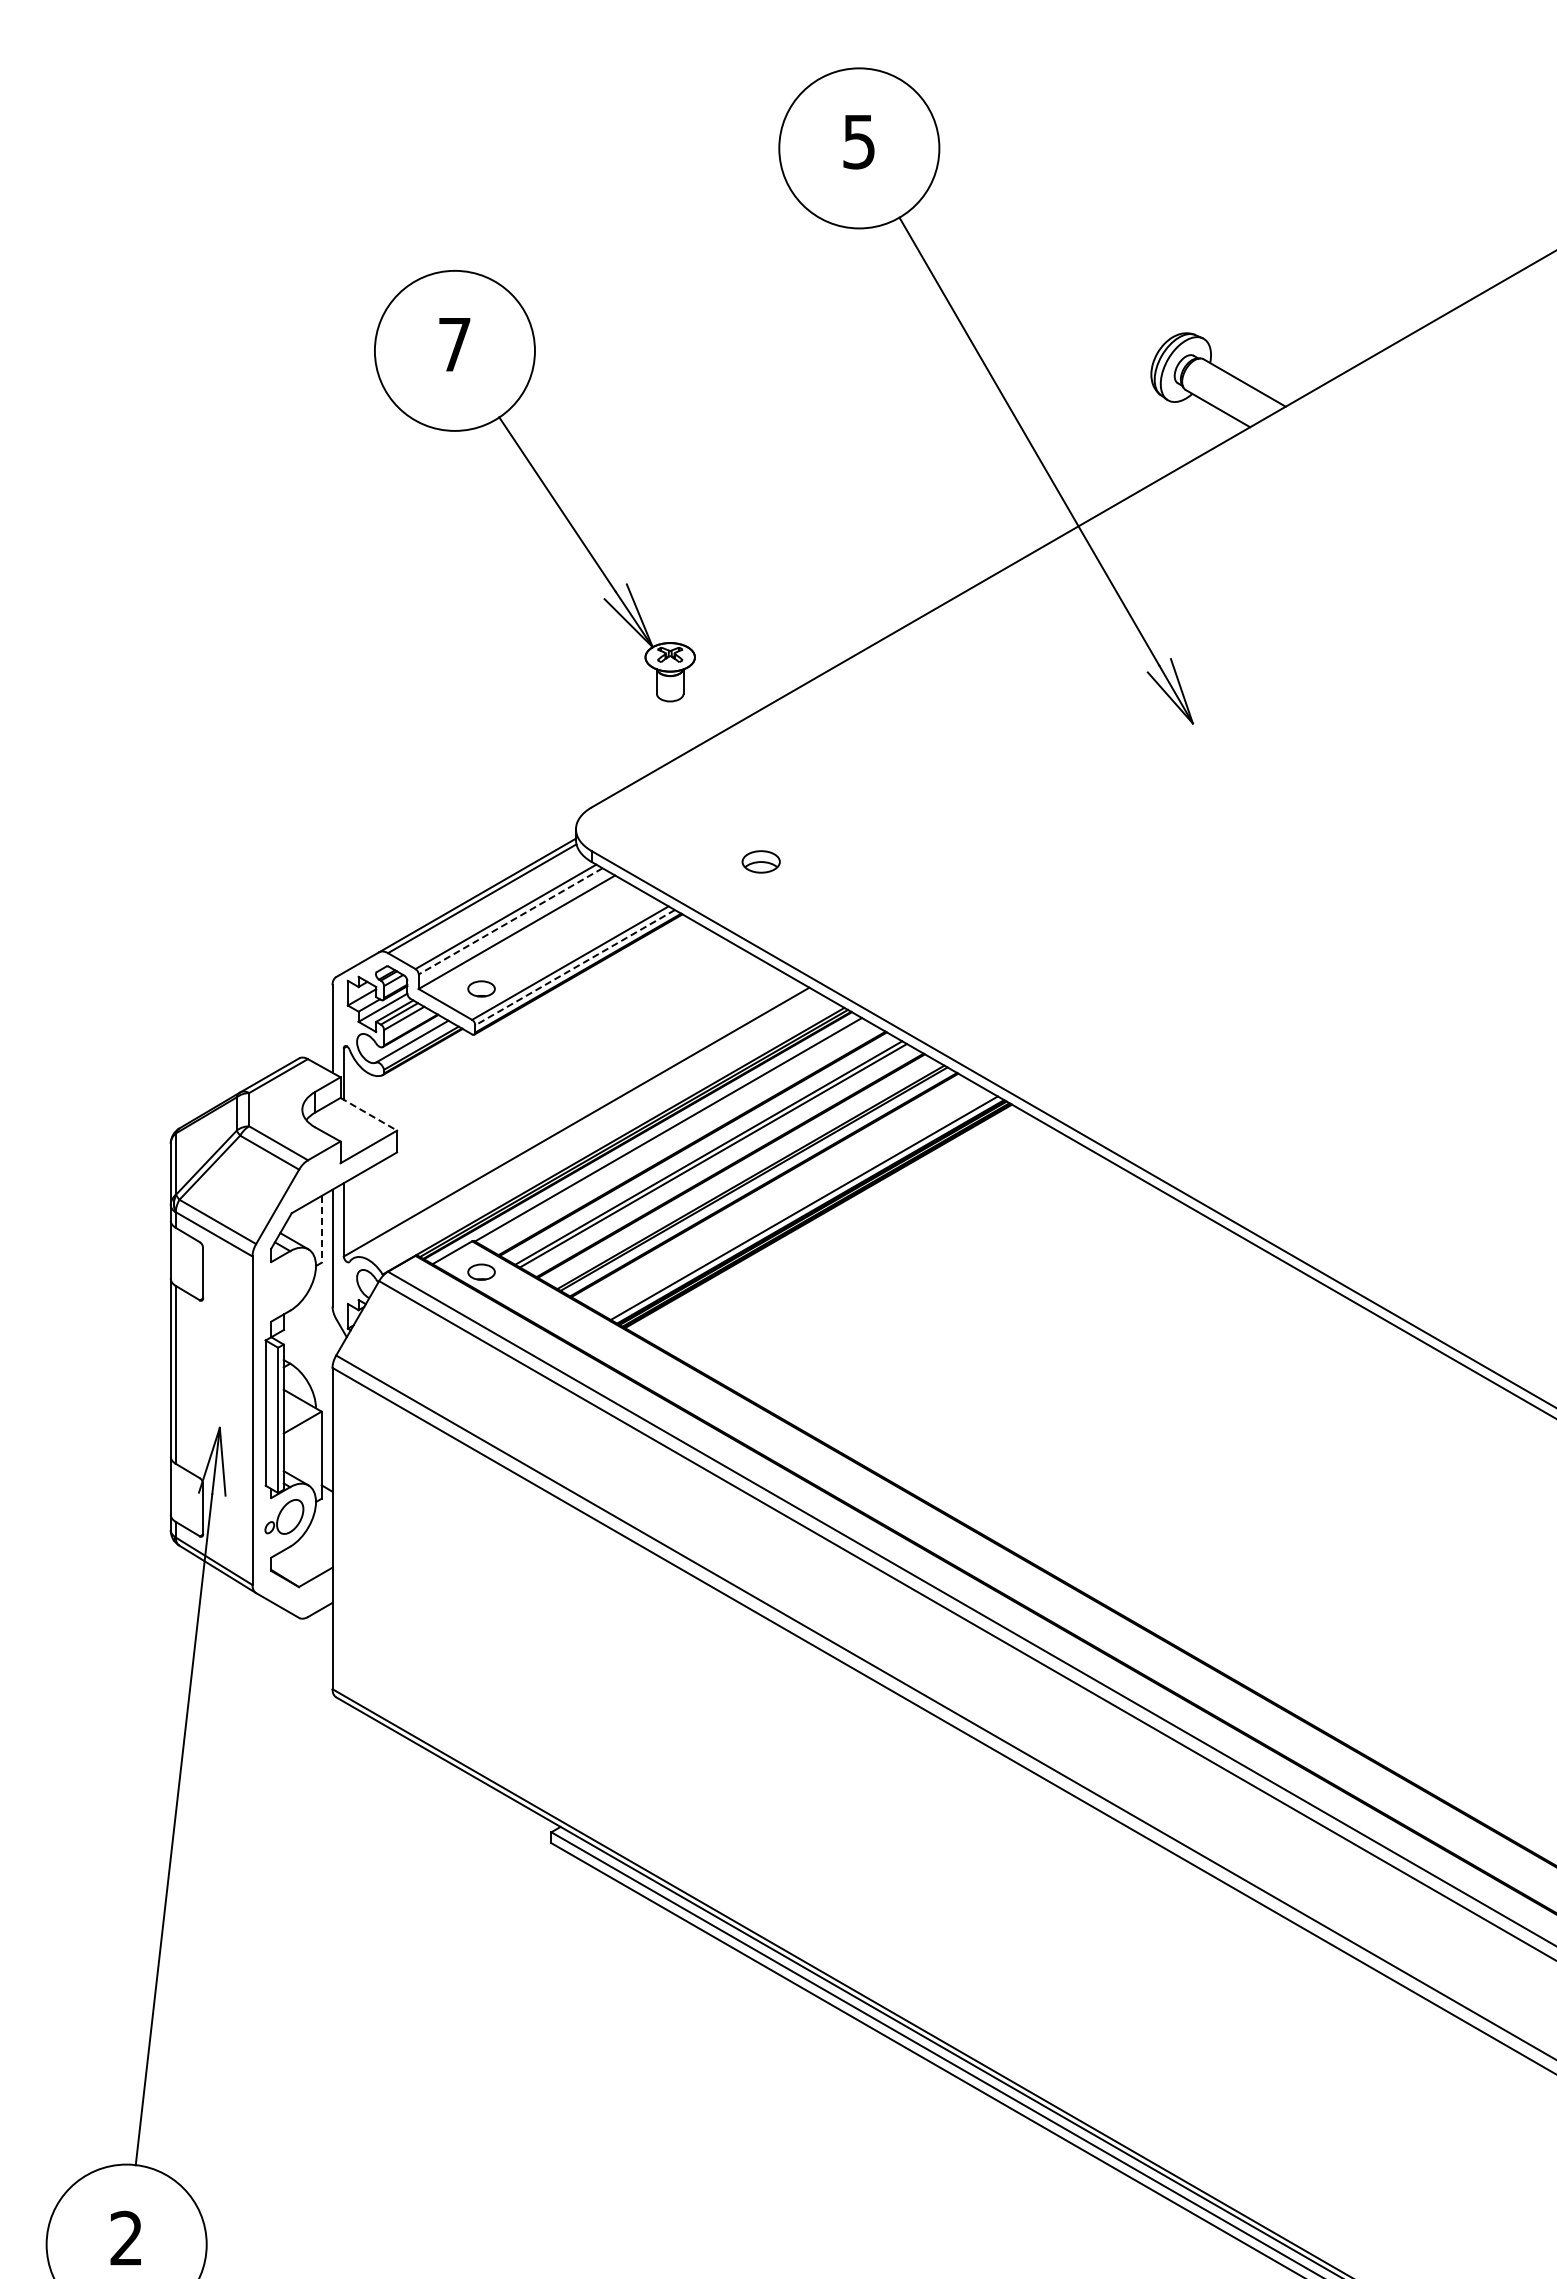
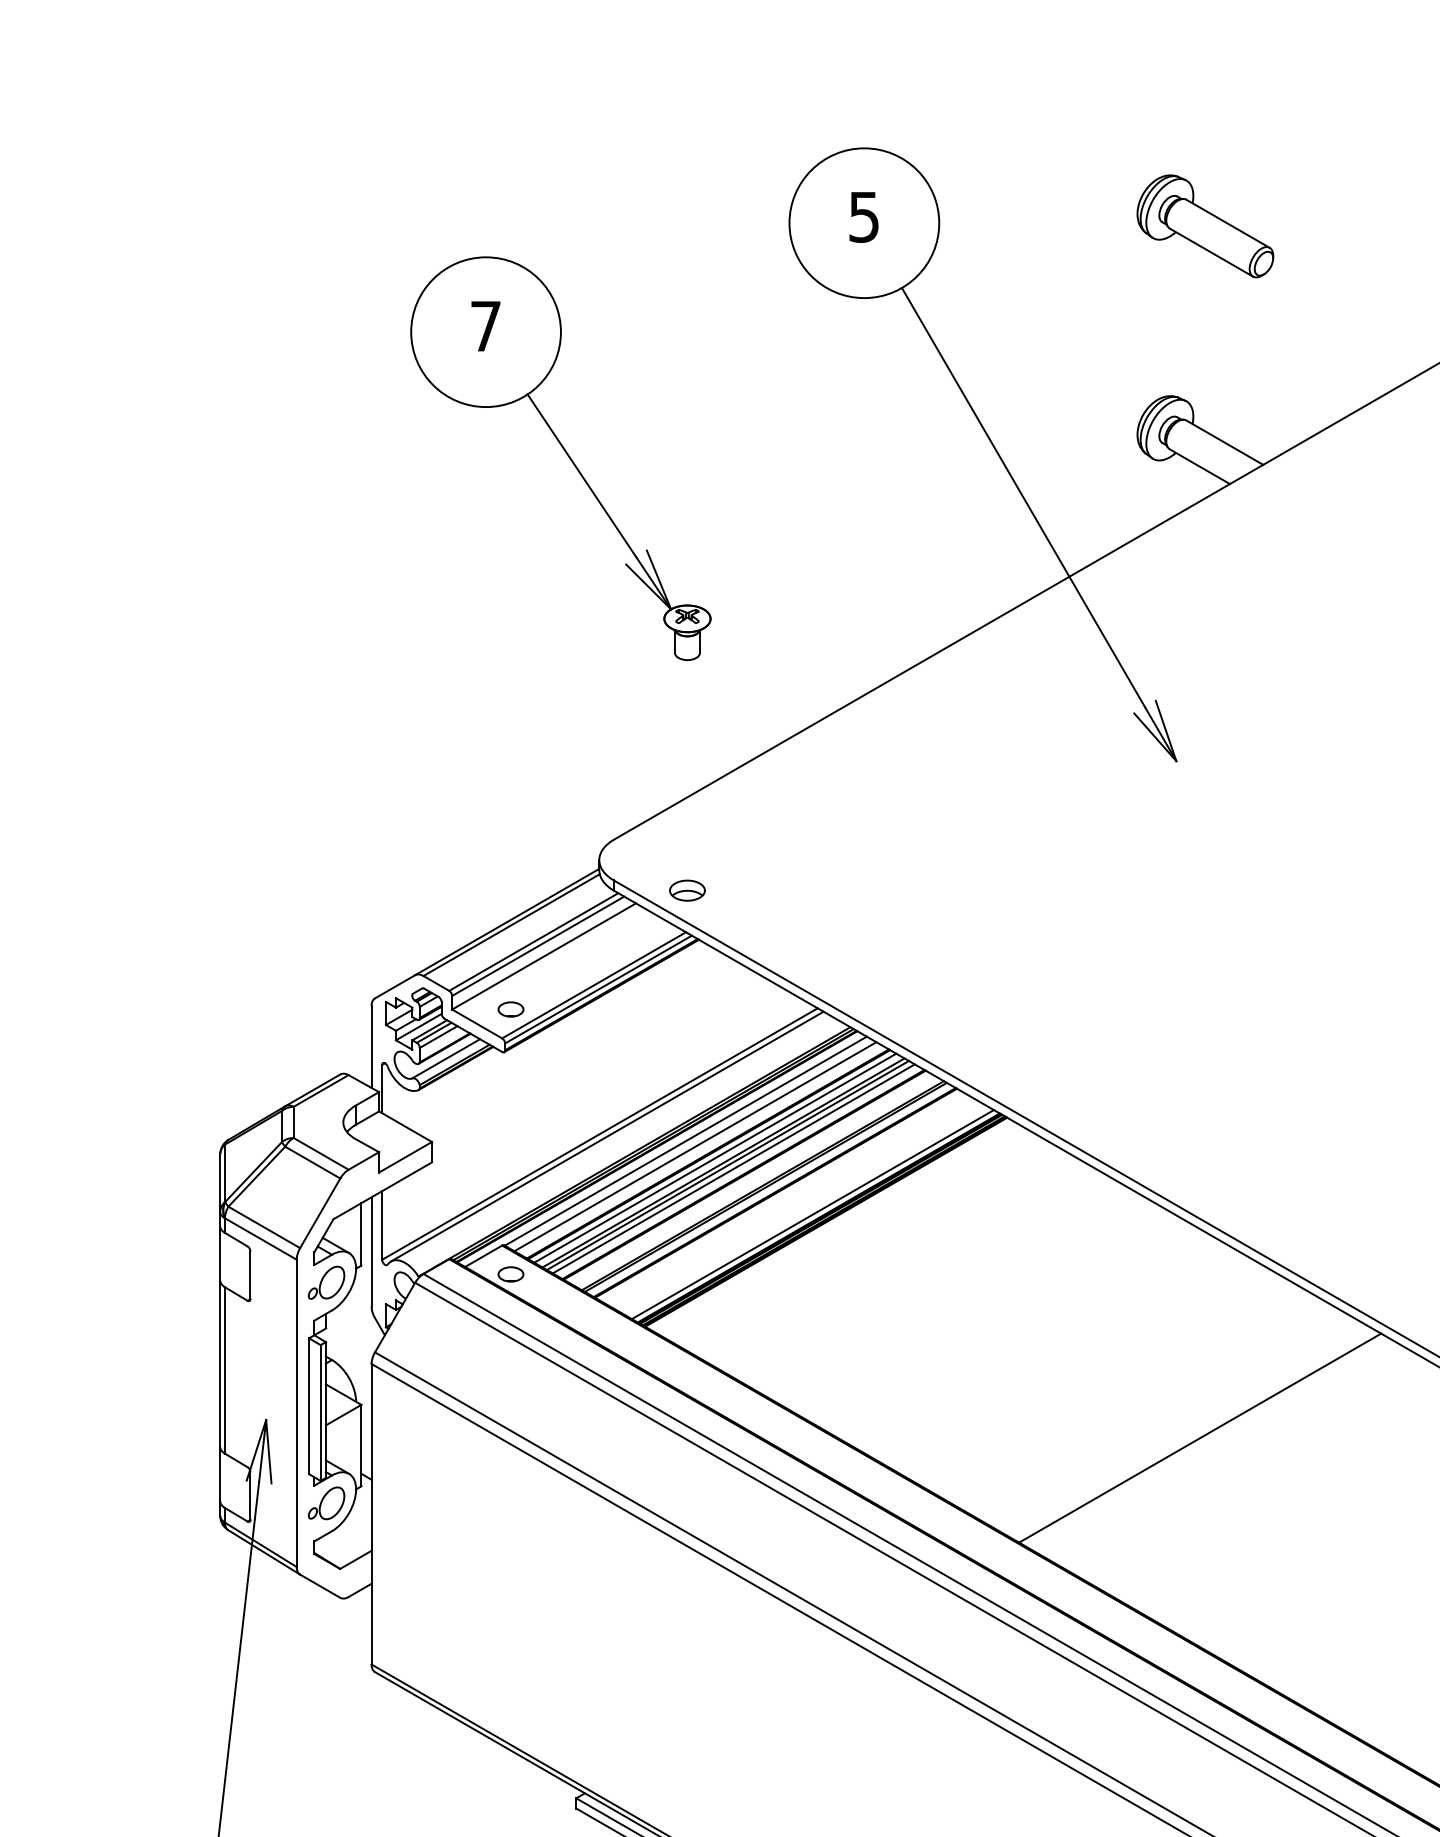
part: (1223, 151) -> (1204, 226), added
part: (541, 482) -> (567, 455), moved
part: (760, 861) -> (686, 890), moved
line: (510, 921) -> (538, 946), dashed -> solid
line: (574, 967) -> (597, 989), dashed -> solid
line: (368, 1114) -> (405, 1126), dashed -> solid
line: (584, 1124) -> (607, 1136), added
line: (678, 1135) -> (695, 1146), added
line: (699, 1147) -> (714, 1157), added
line: (719, 1159) -> (733, 1169), added
line: (321, 1229) -> (361, 1234), dashed -> solid
part: (284, 1281) -> (326, 1283), added
line: (1217, 1446) -> (1199, 1437), added

